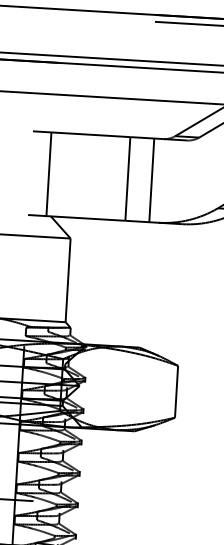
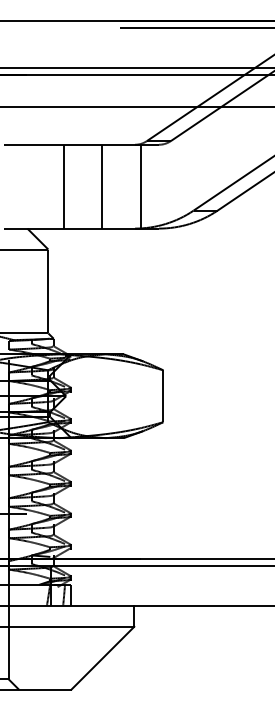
line: (48, 174) -> (63, 186), moved
line: (151, 180) -> (140, 186), moved

